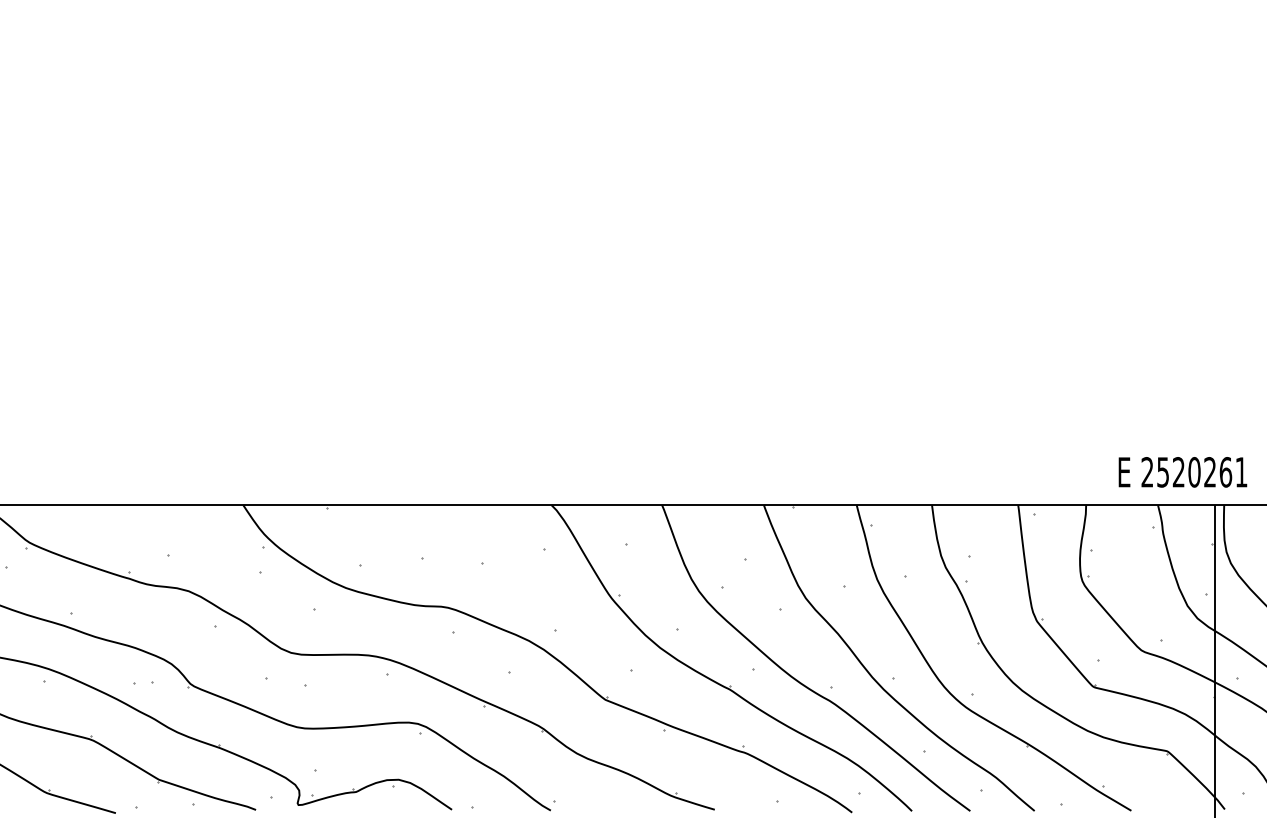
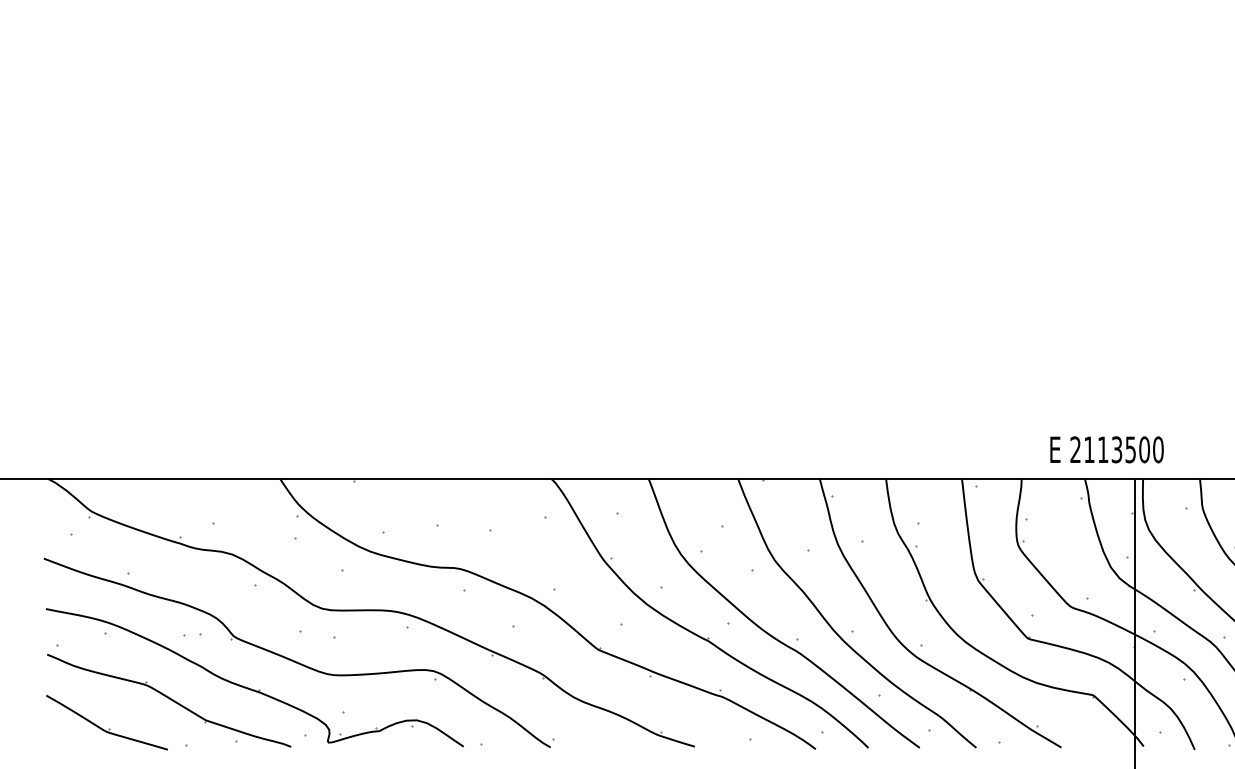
text: (1201, 471) -> (1123, 449), 2520261 -> 2113500

